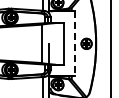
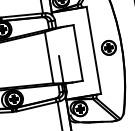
line: (75, 43) -> (94, 49), dashed -> solid

